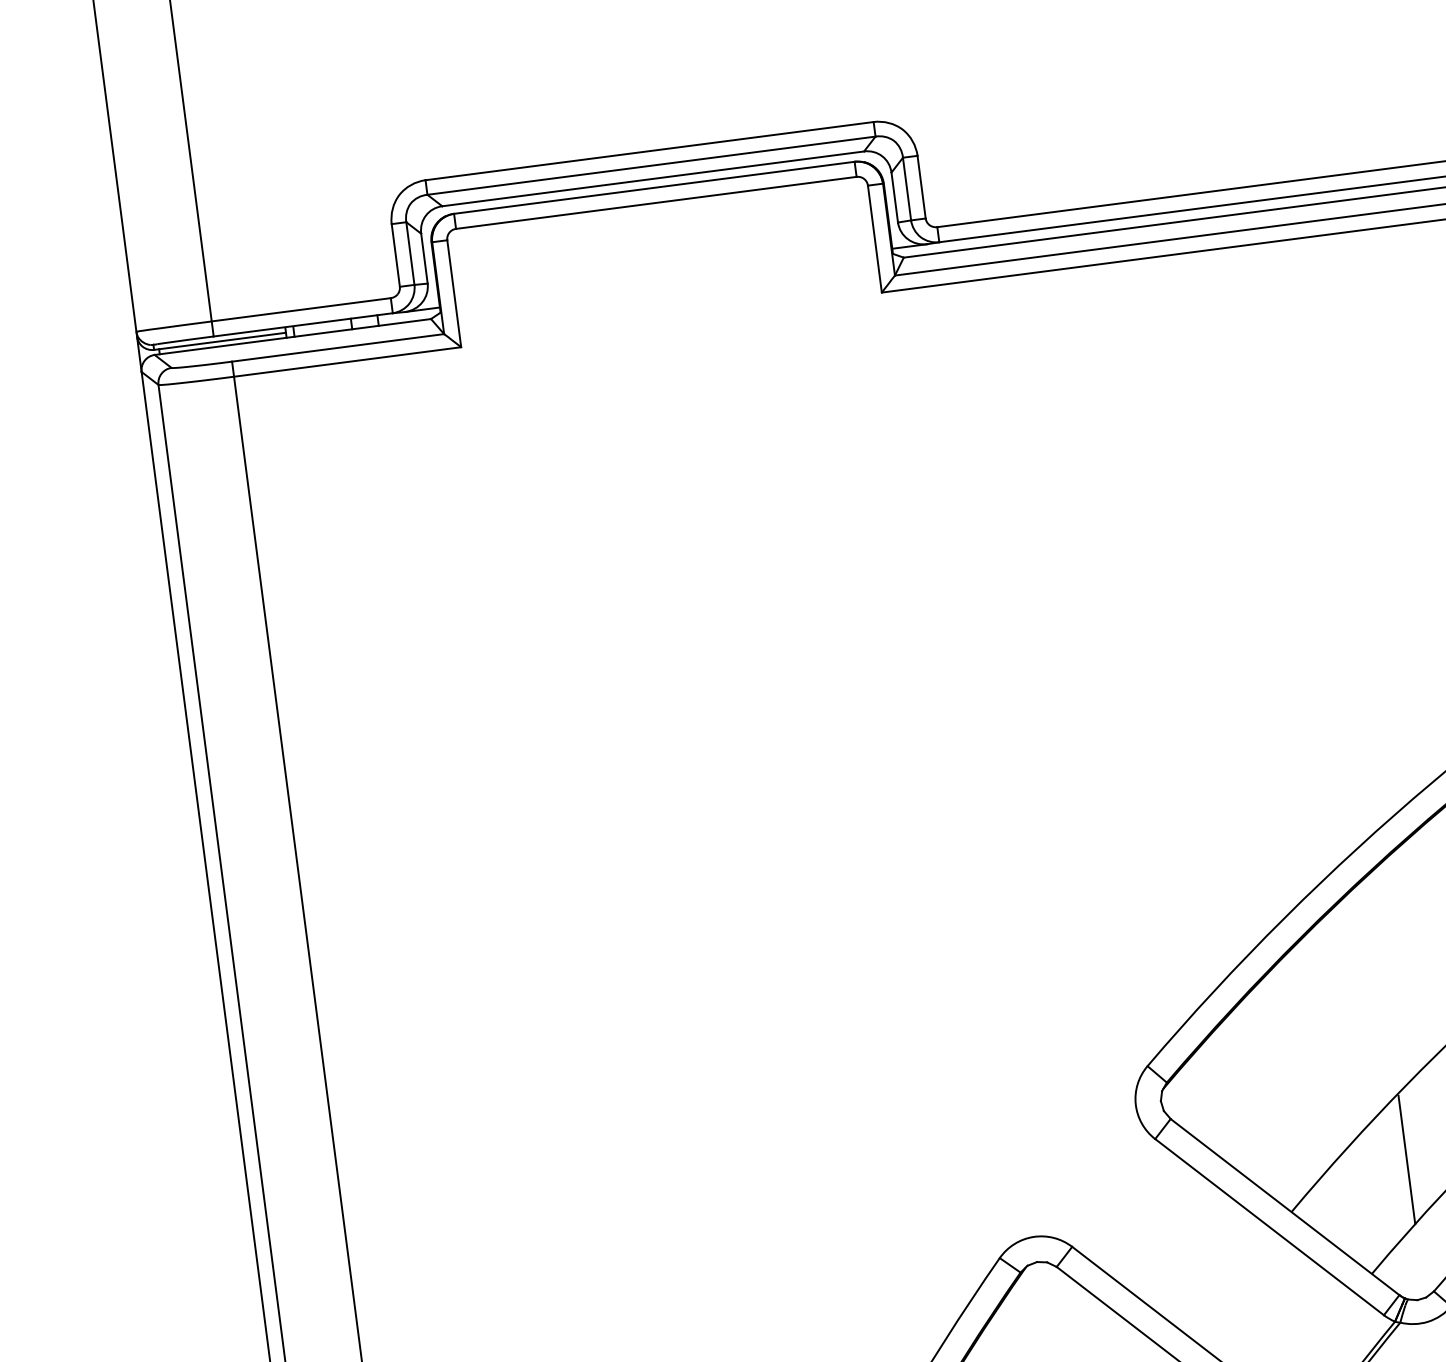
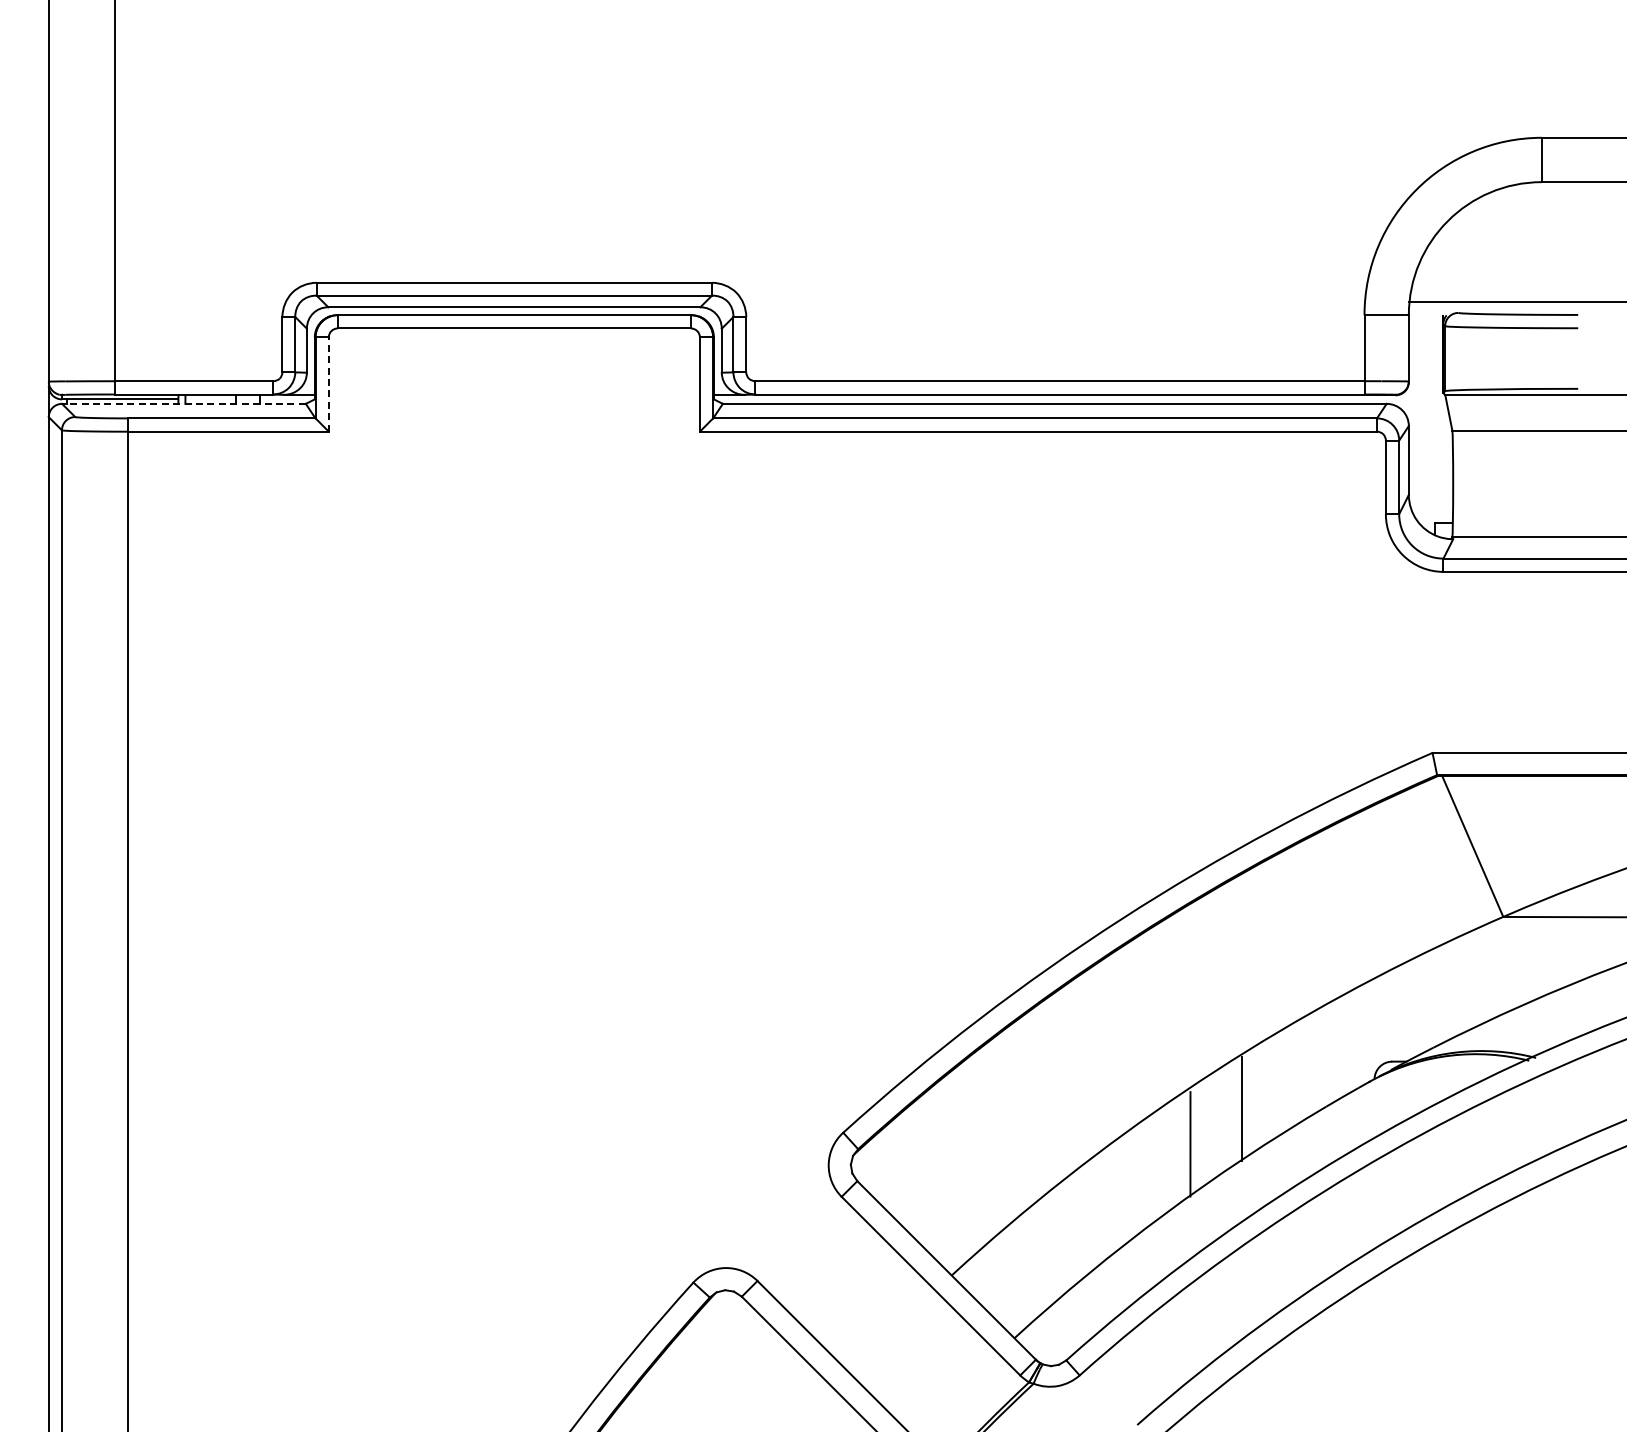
line: (453, 293) -> (328, 384), solid -> dashed
line: (292, 336) -> (183, 403), solid -> dashed
line: (1406, 1159) -> (1057, 1242), removed

